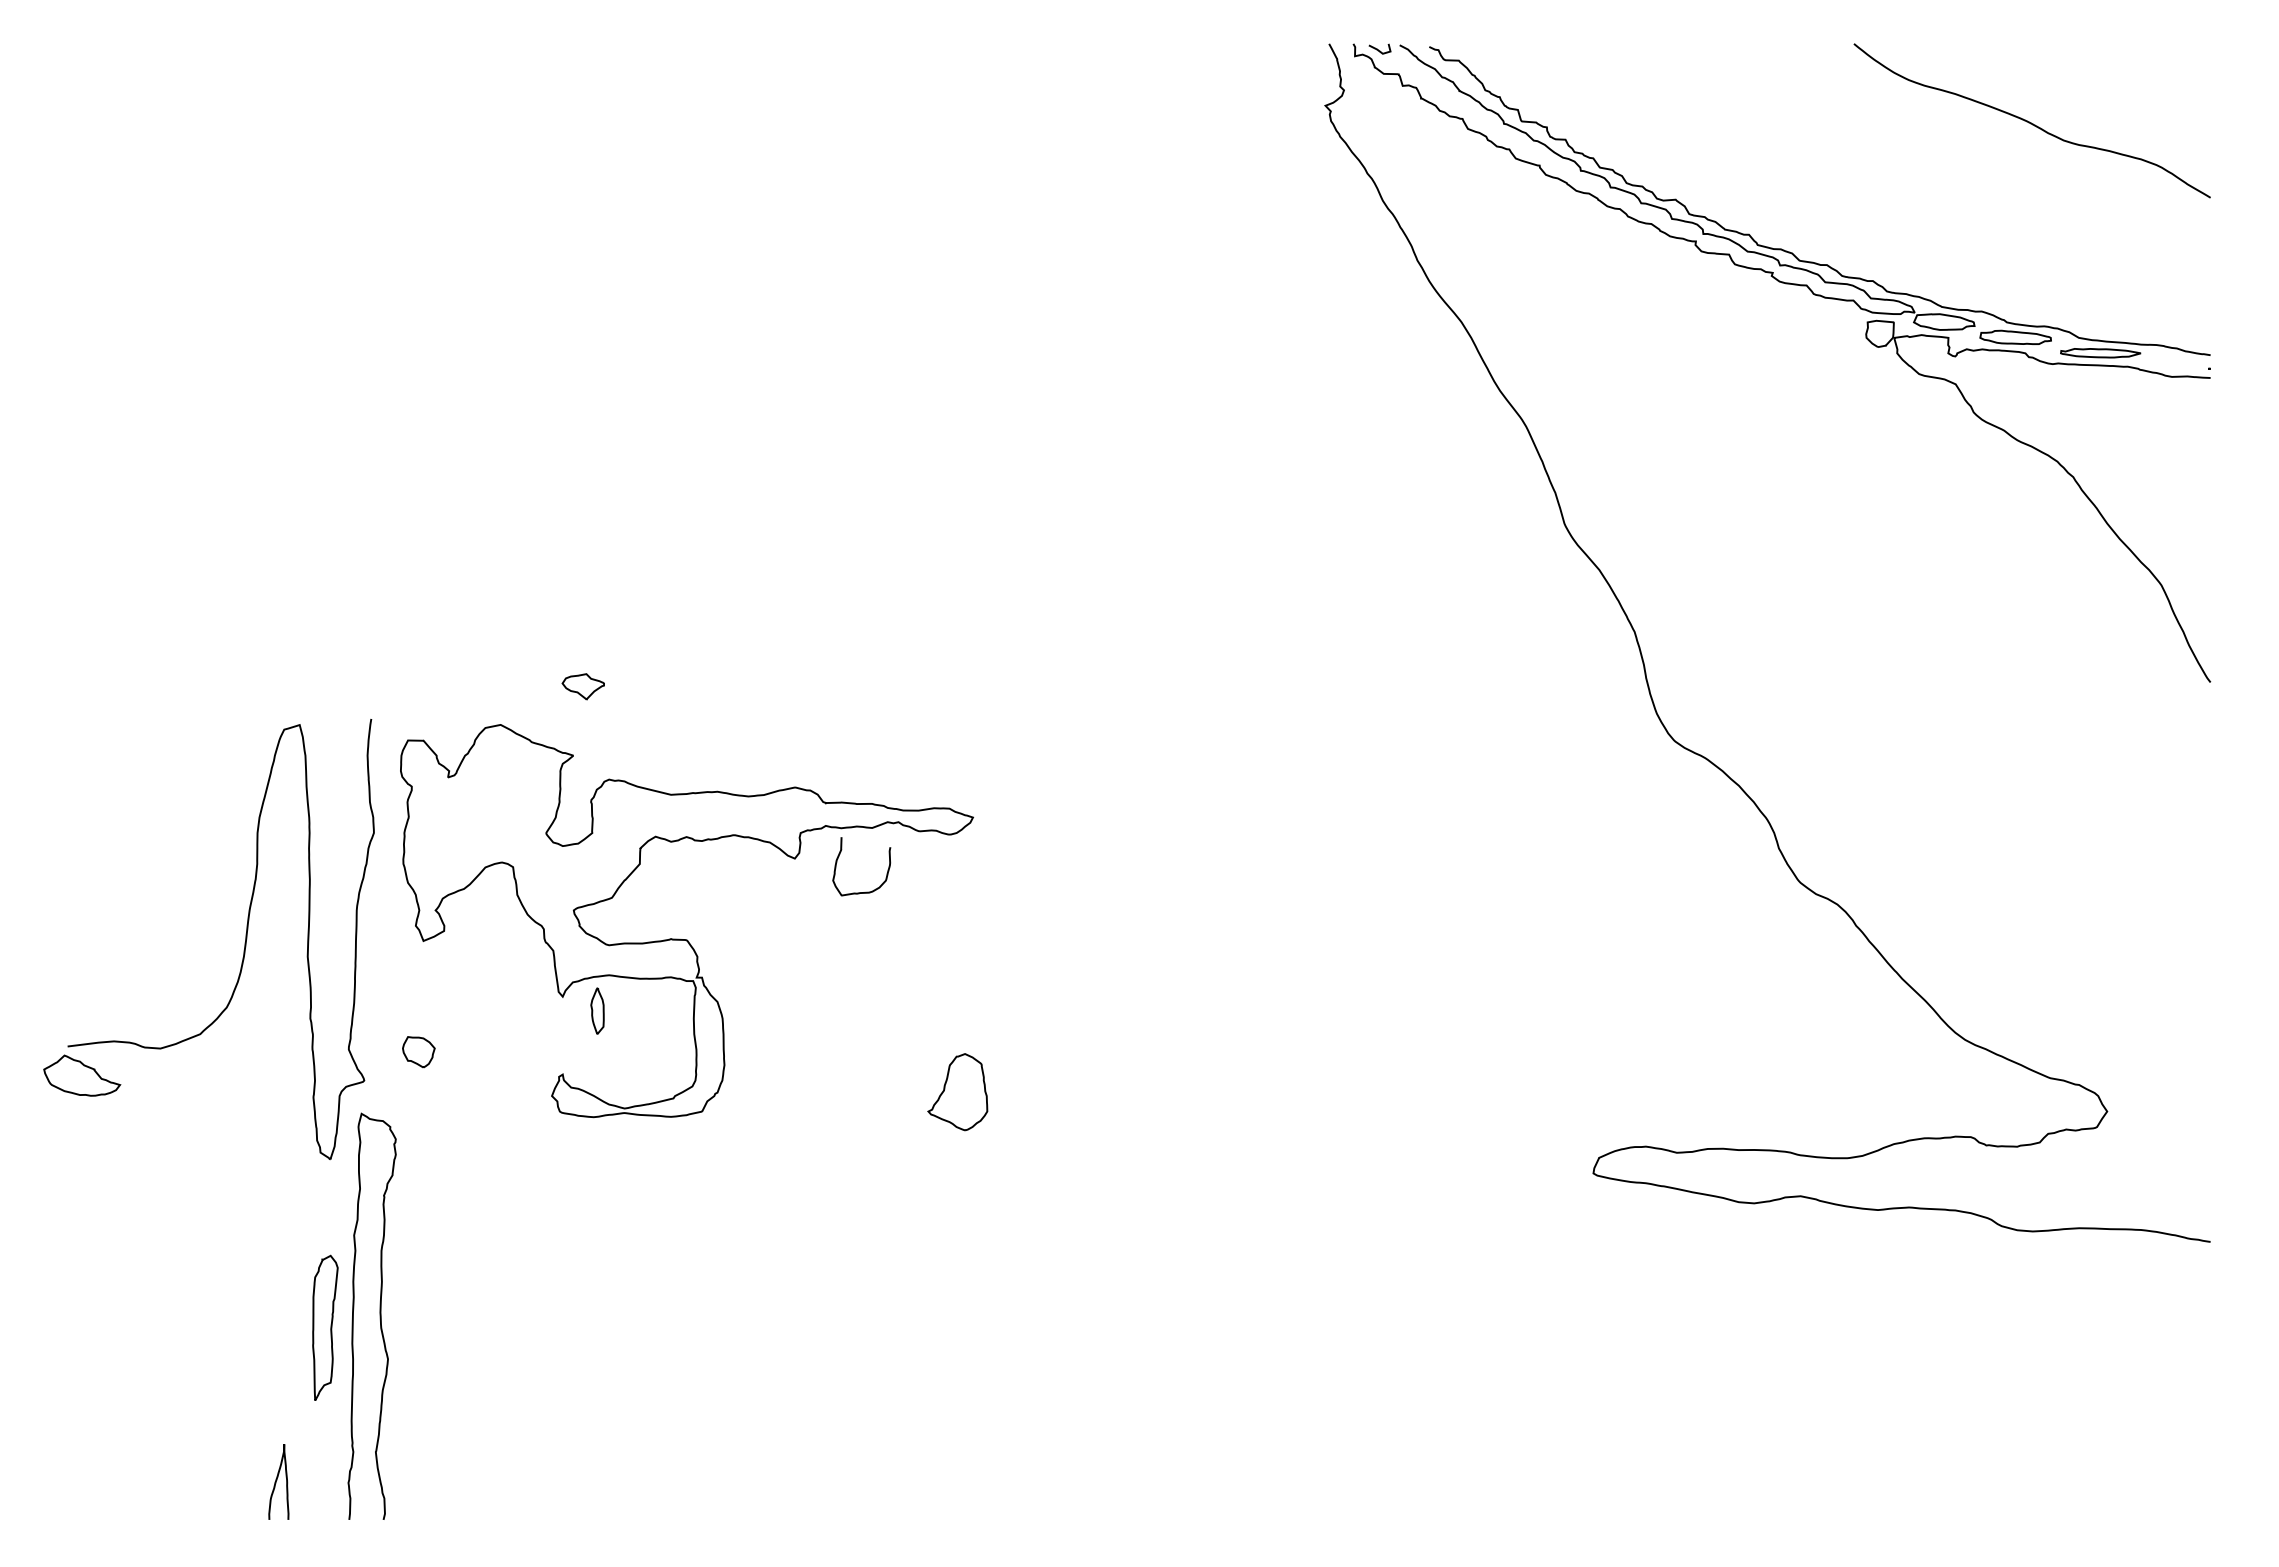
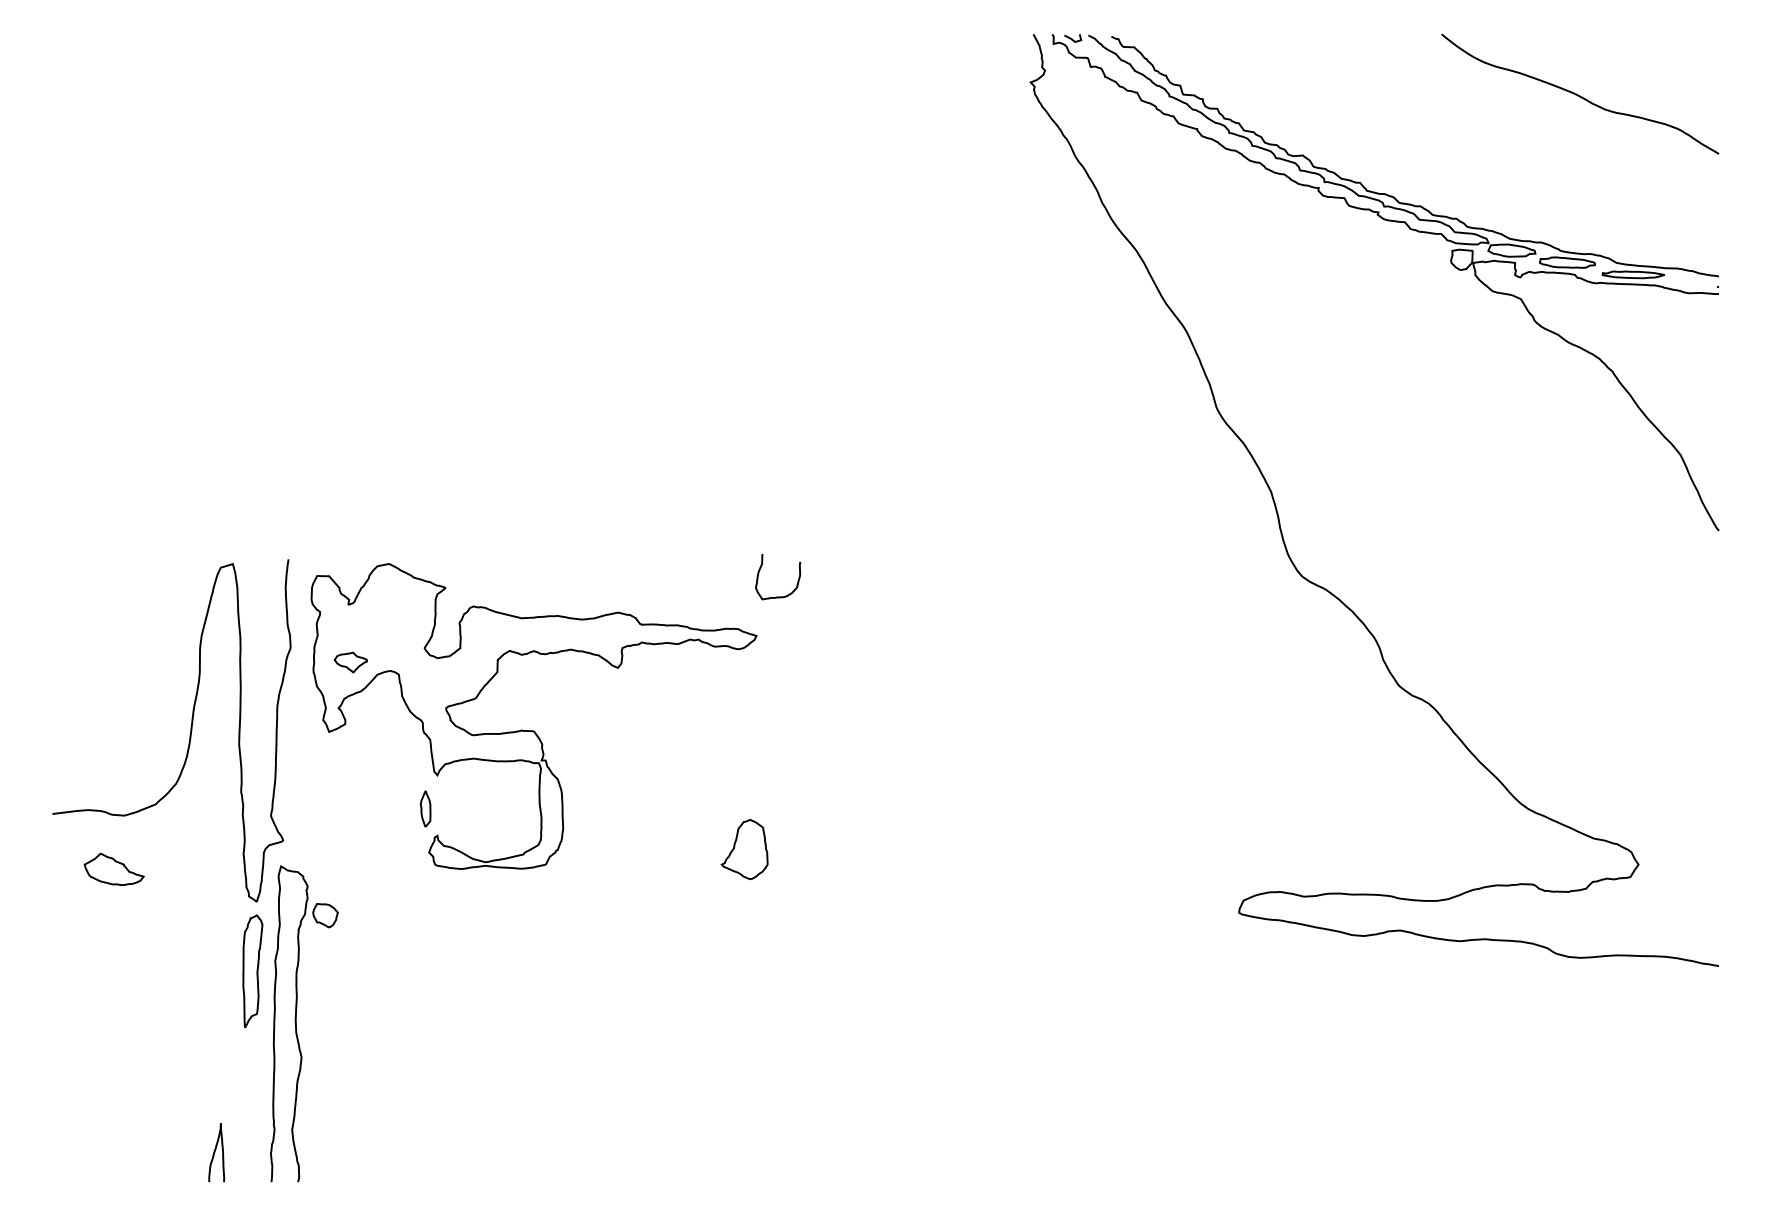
part: (582, 686) -> (350, 662), moved
curve: (838, 859) -> (760, 571), moved
part: (597, 1010) -> (425, 808), moved
part: (418, 1052) -> (325, 915), moved
part: (82, 1075) -> (114, 869), moved
part: (325, 1327) -> (252, 971), moved

